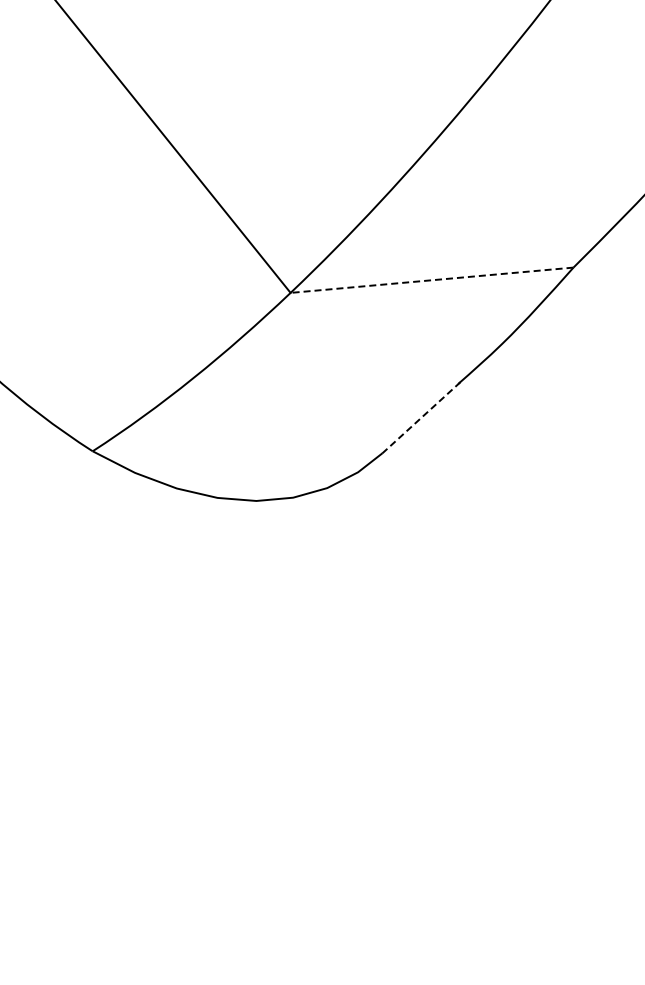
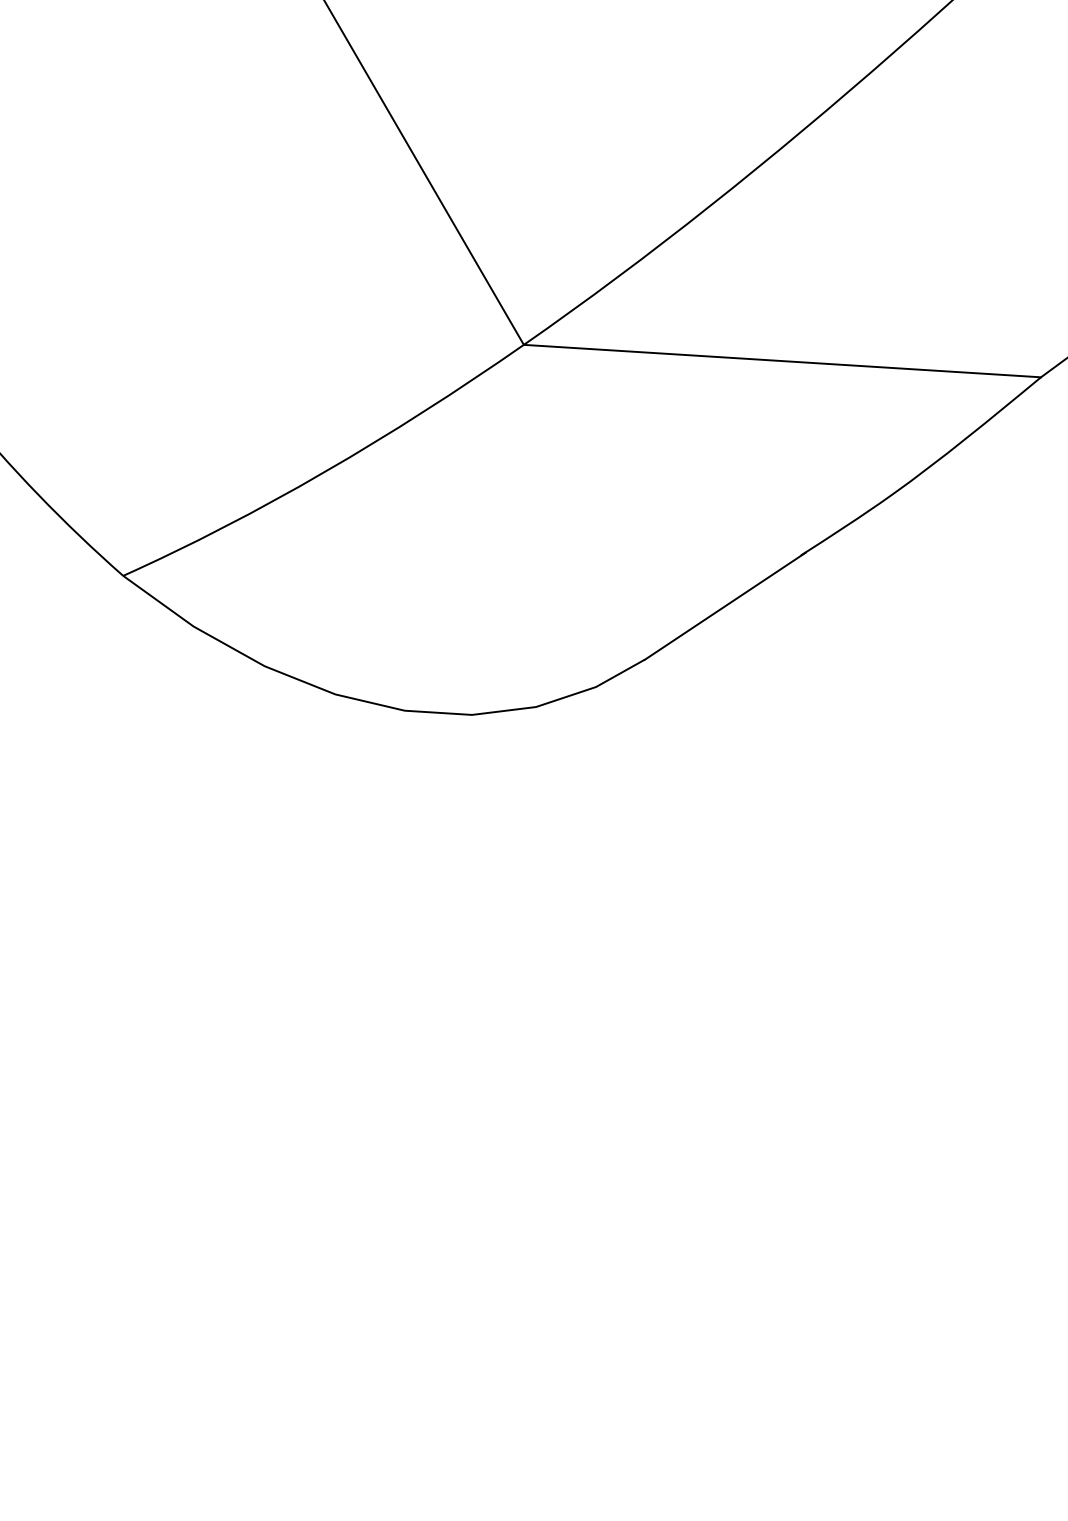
line: (431, 280) -> (781, 361), dashed -> solid
line: (421, 417) -> (725, 605), dashed -> solid

